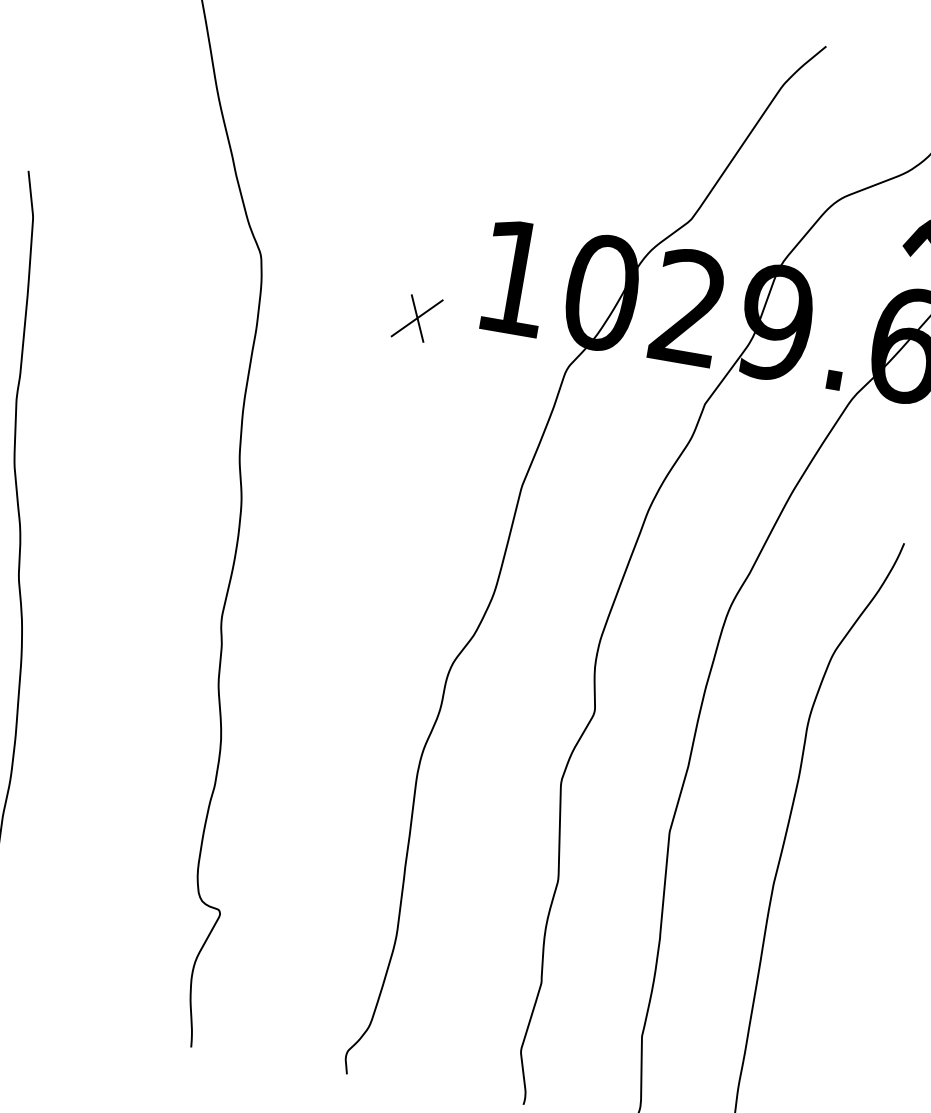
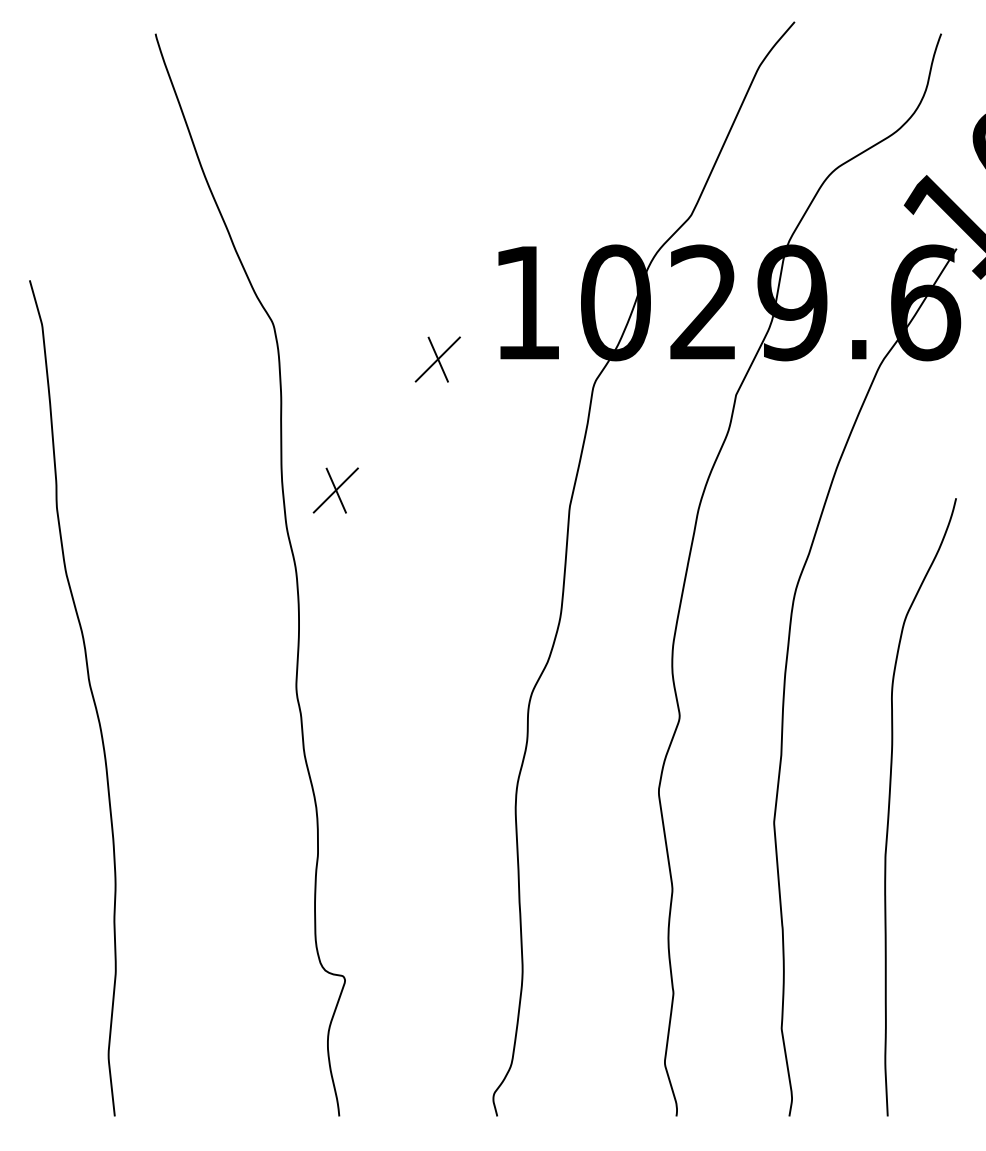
part: (293, 430) -> (335, 490), added

